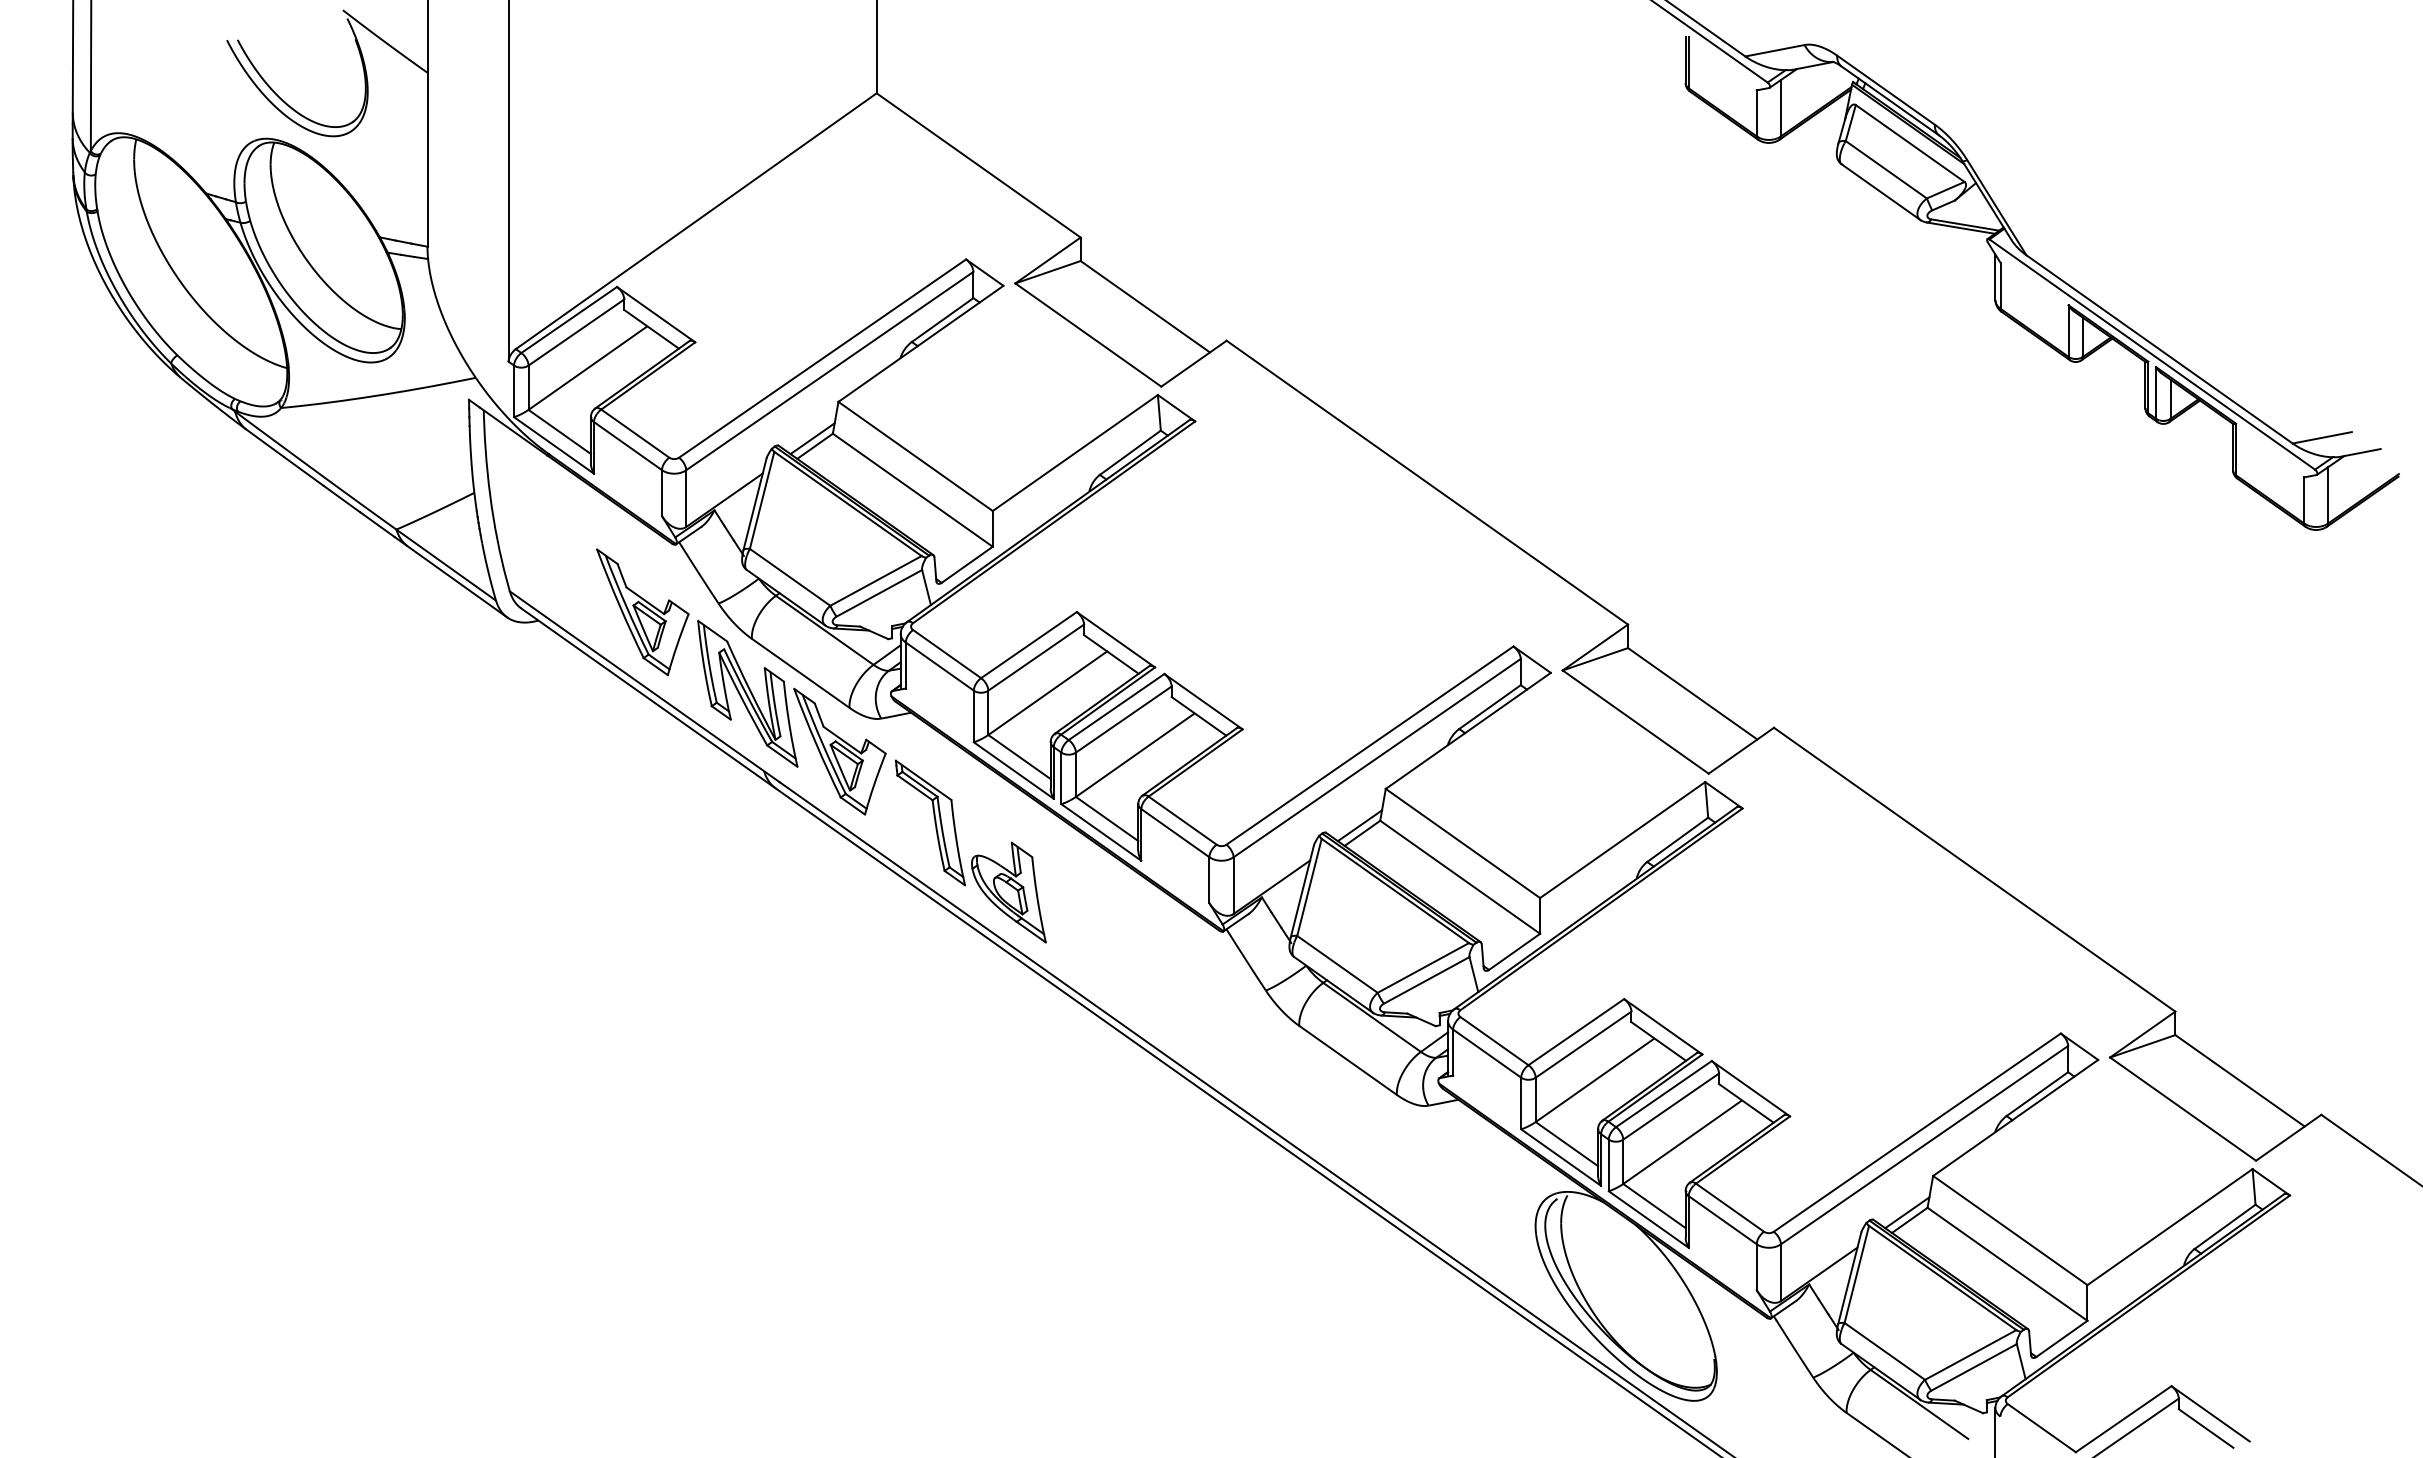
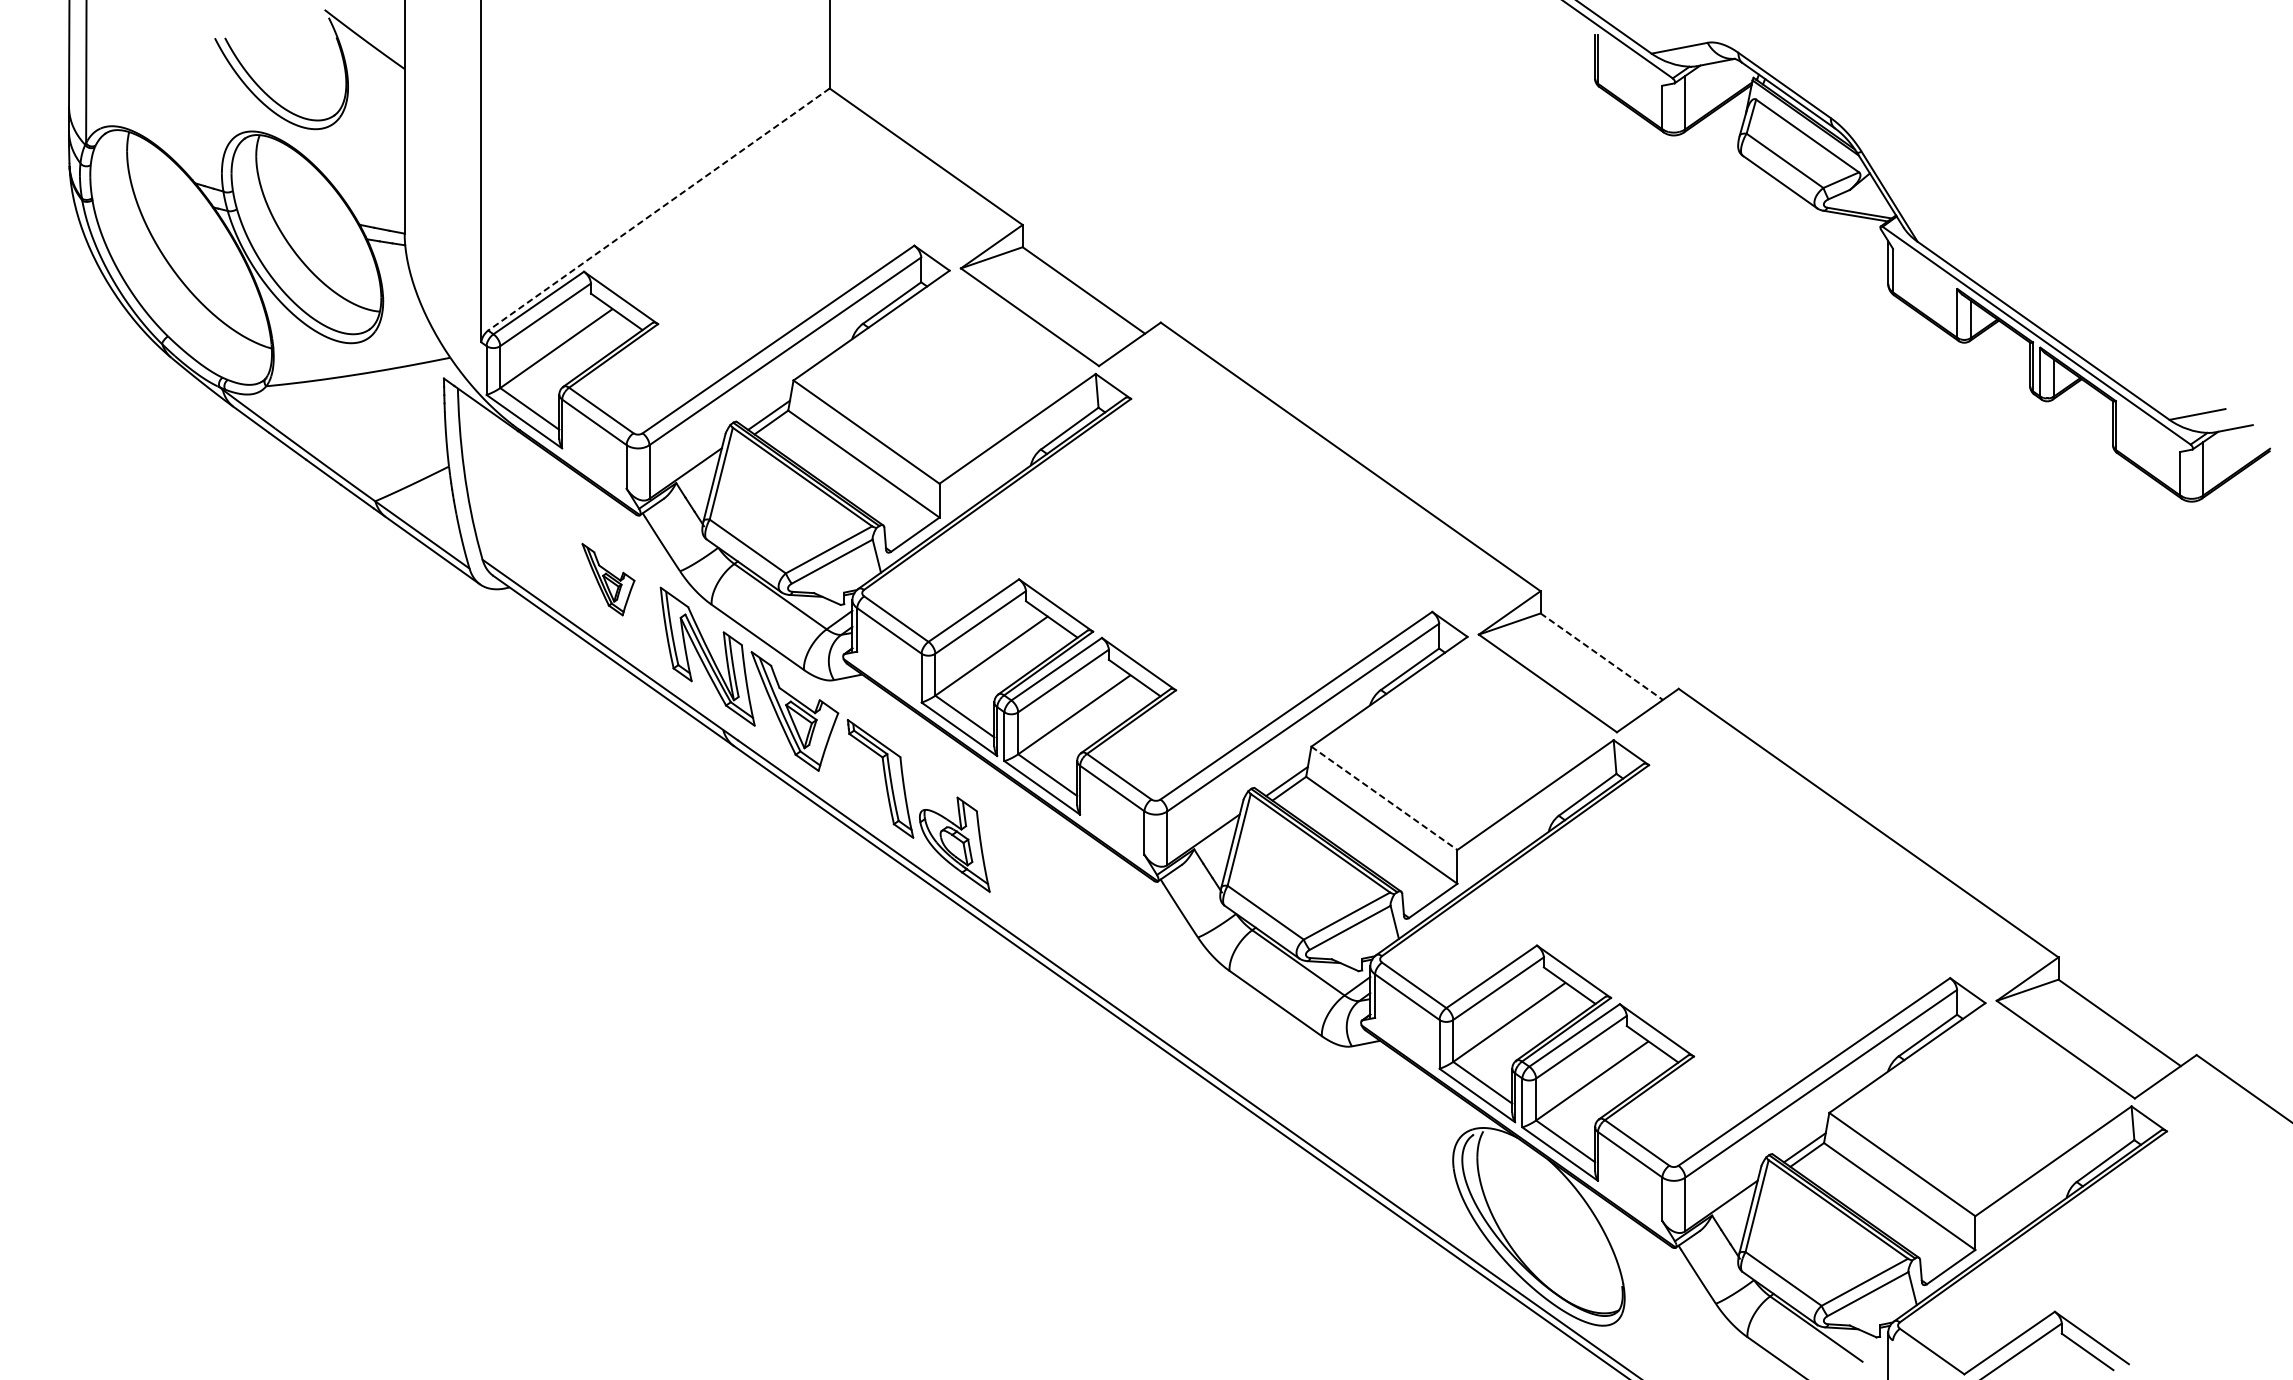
line: (695, 221) -> (658, 209), solid -> dashed
part: (642, 612) -> (608, 579), size x0.6
line: (1693, 694) -> (1602, 657), solid -> dashed
line: (1462, 843) -> (1383, 798), solid -> dashed

